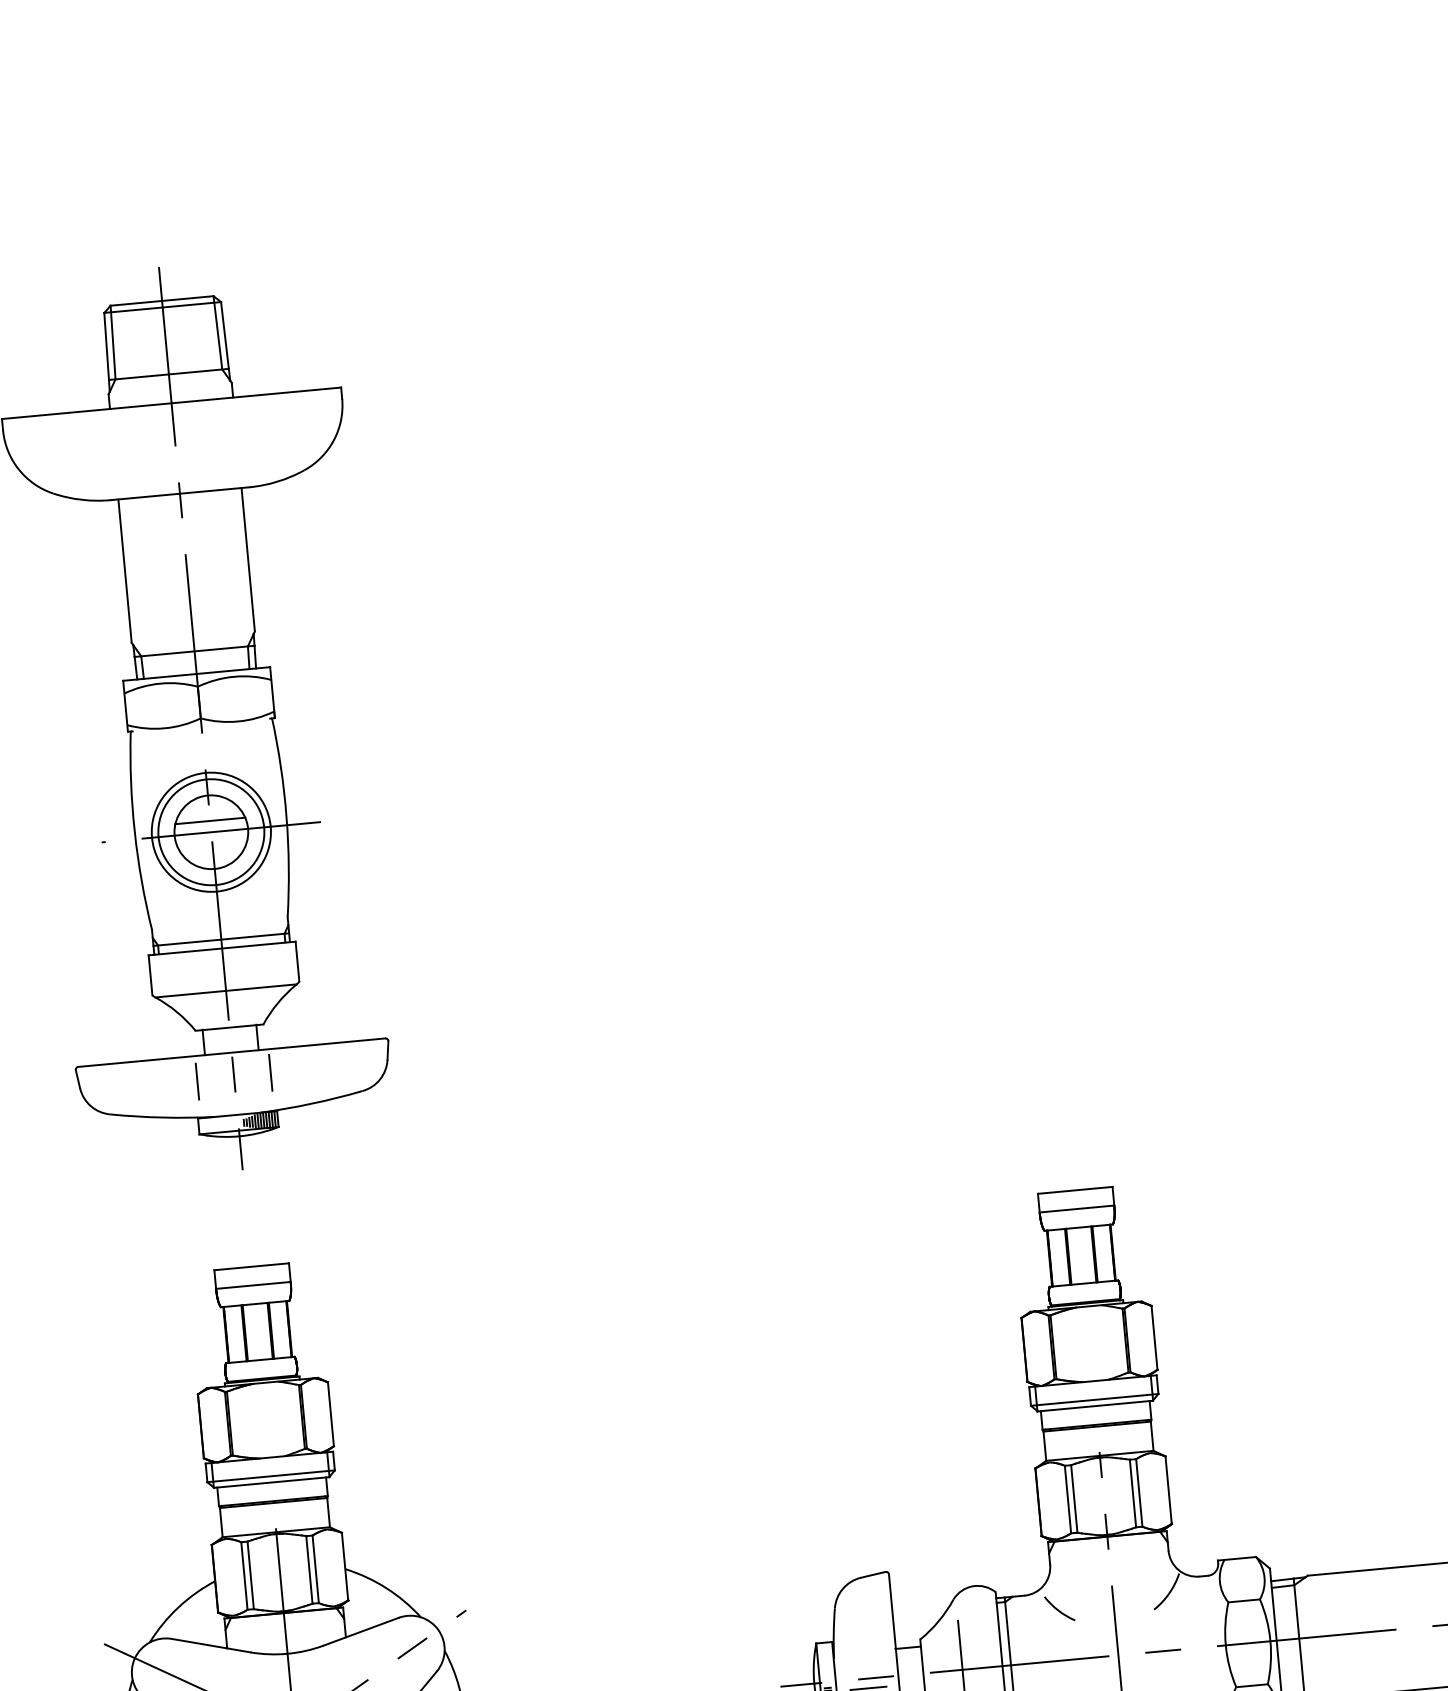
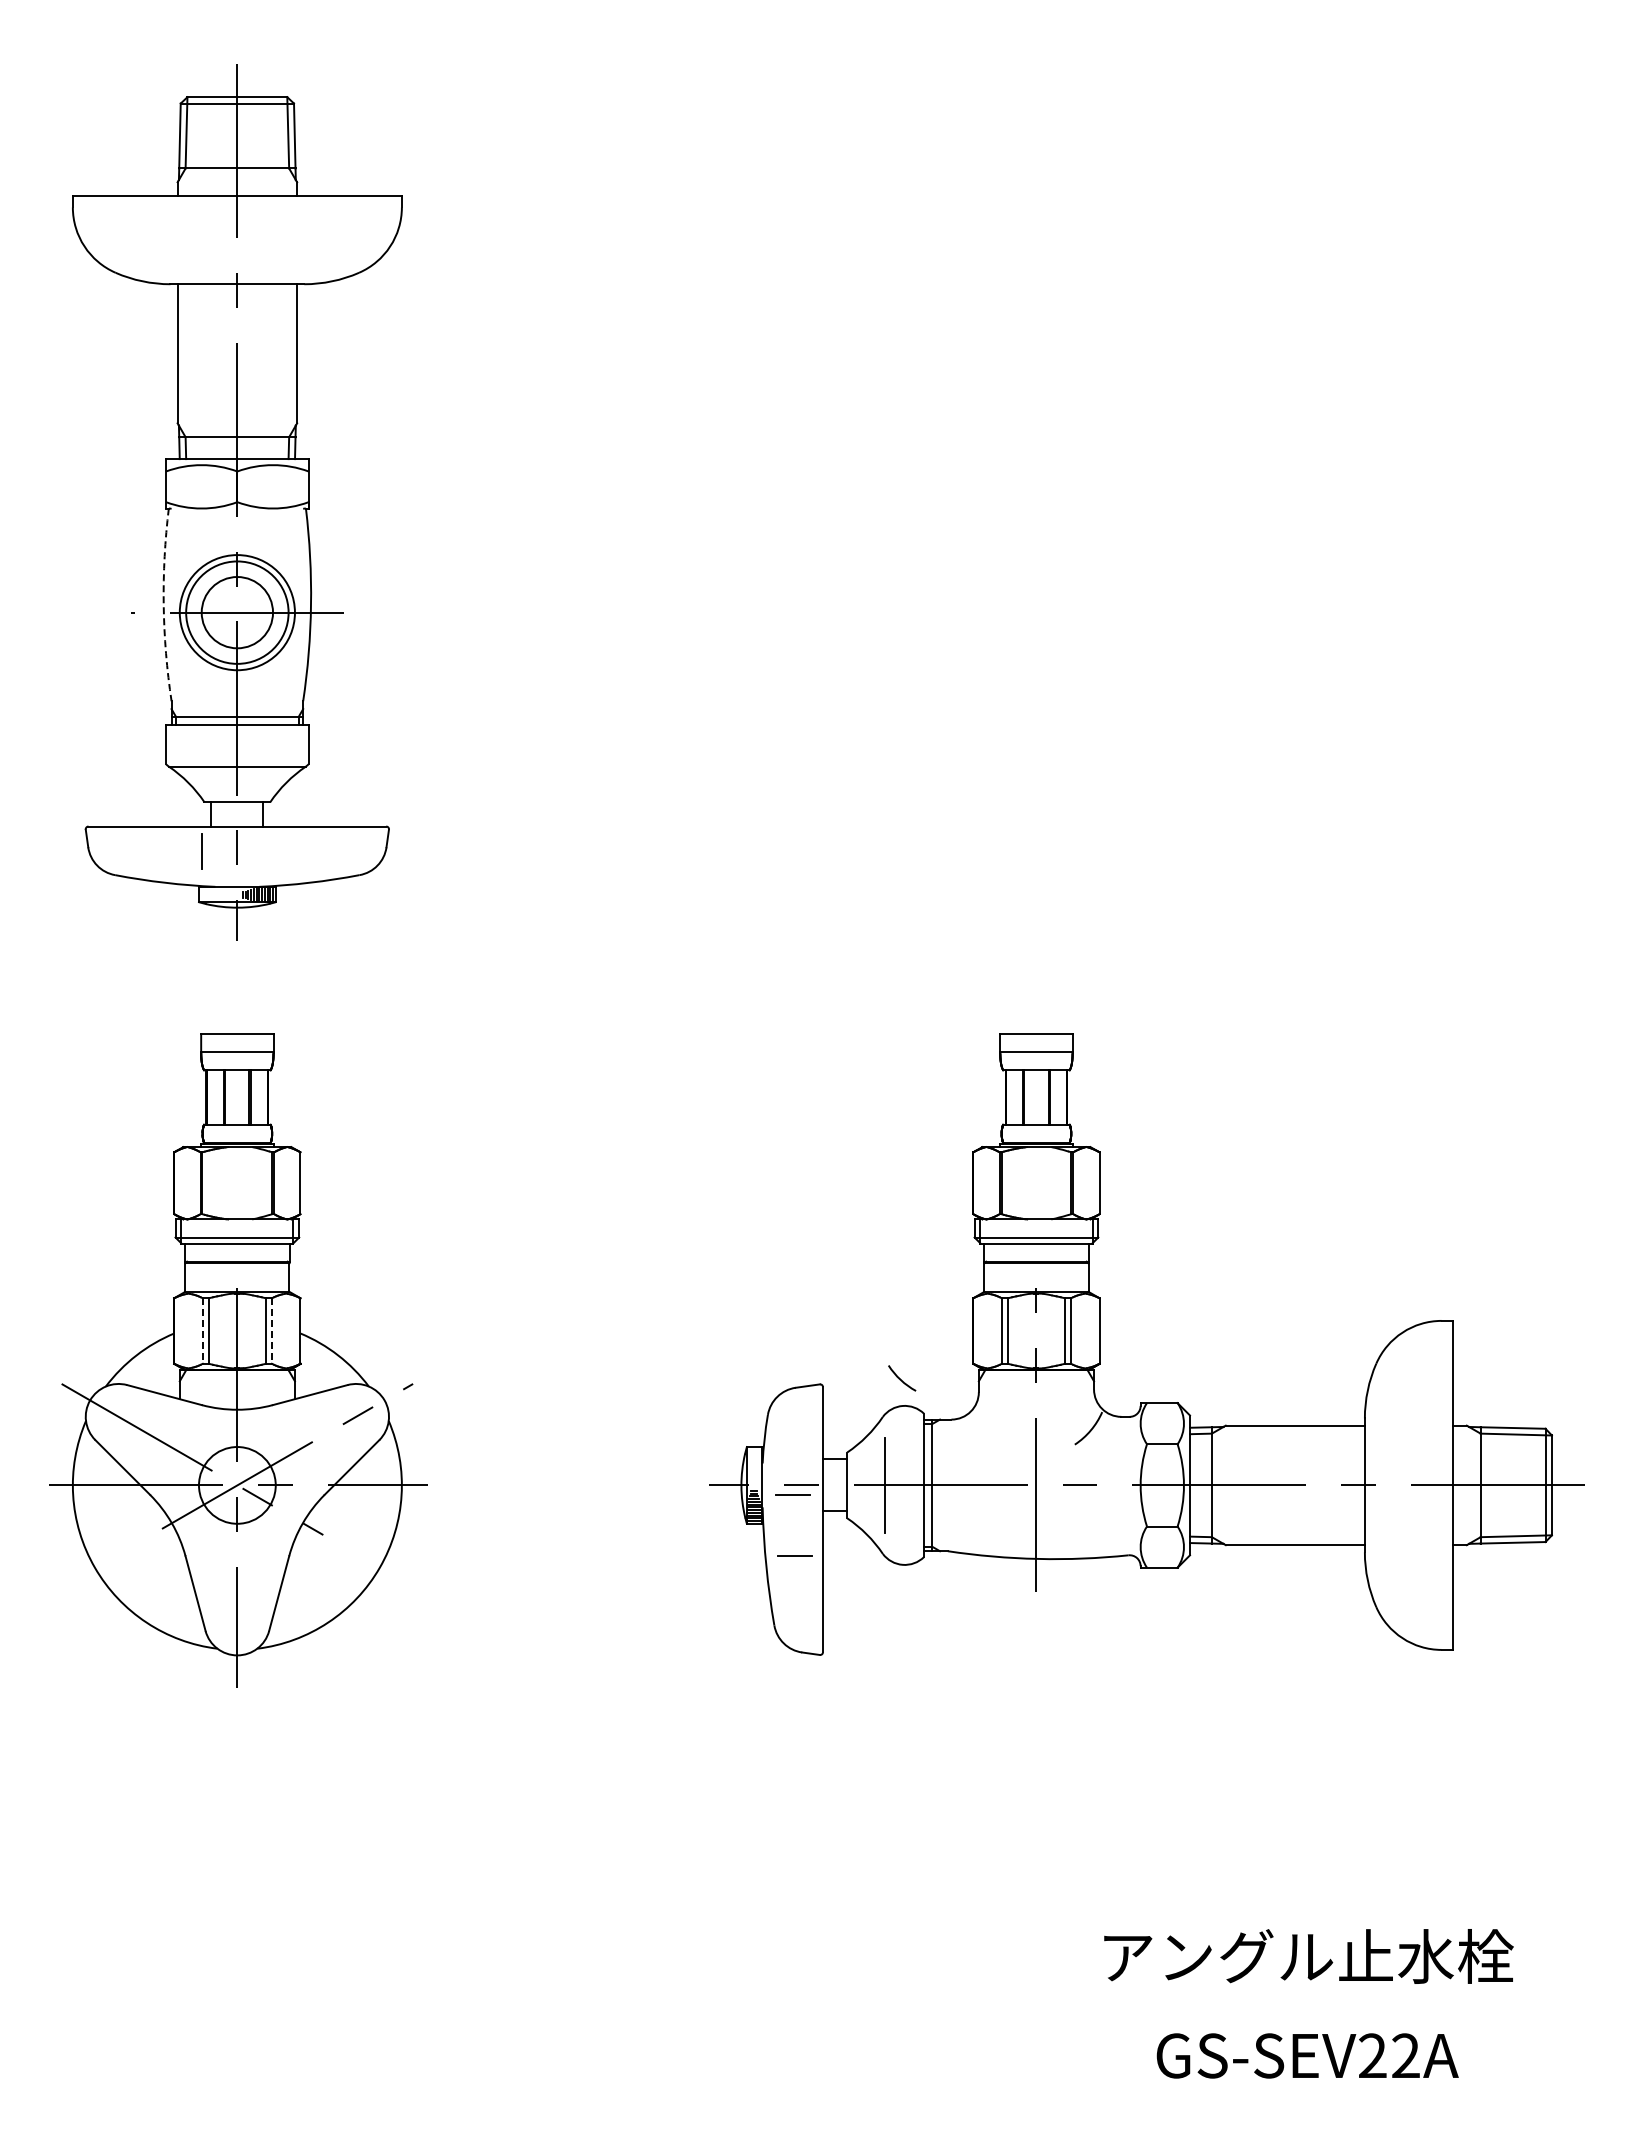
line: (210, 820) -> (237, 601), removed
arc: (134, 830) -> (163, 604), solid -> dashed
line: (271, 1072) -> (273, 849), removed
line: (315, 1569) -> (271, 1331), solid -> dashed
line: (244, 1576) -> (202, 1331), solid -> dashed
arc: (1059, 1610) -> (901, 1379), moved

